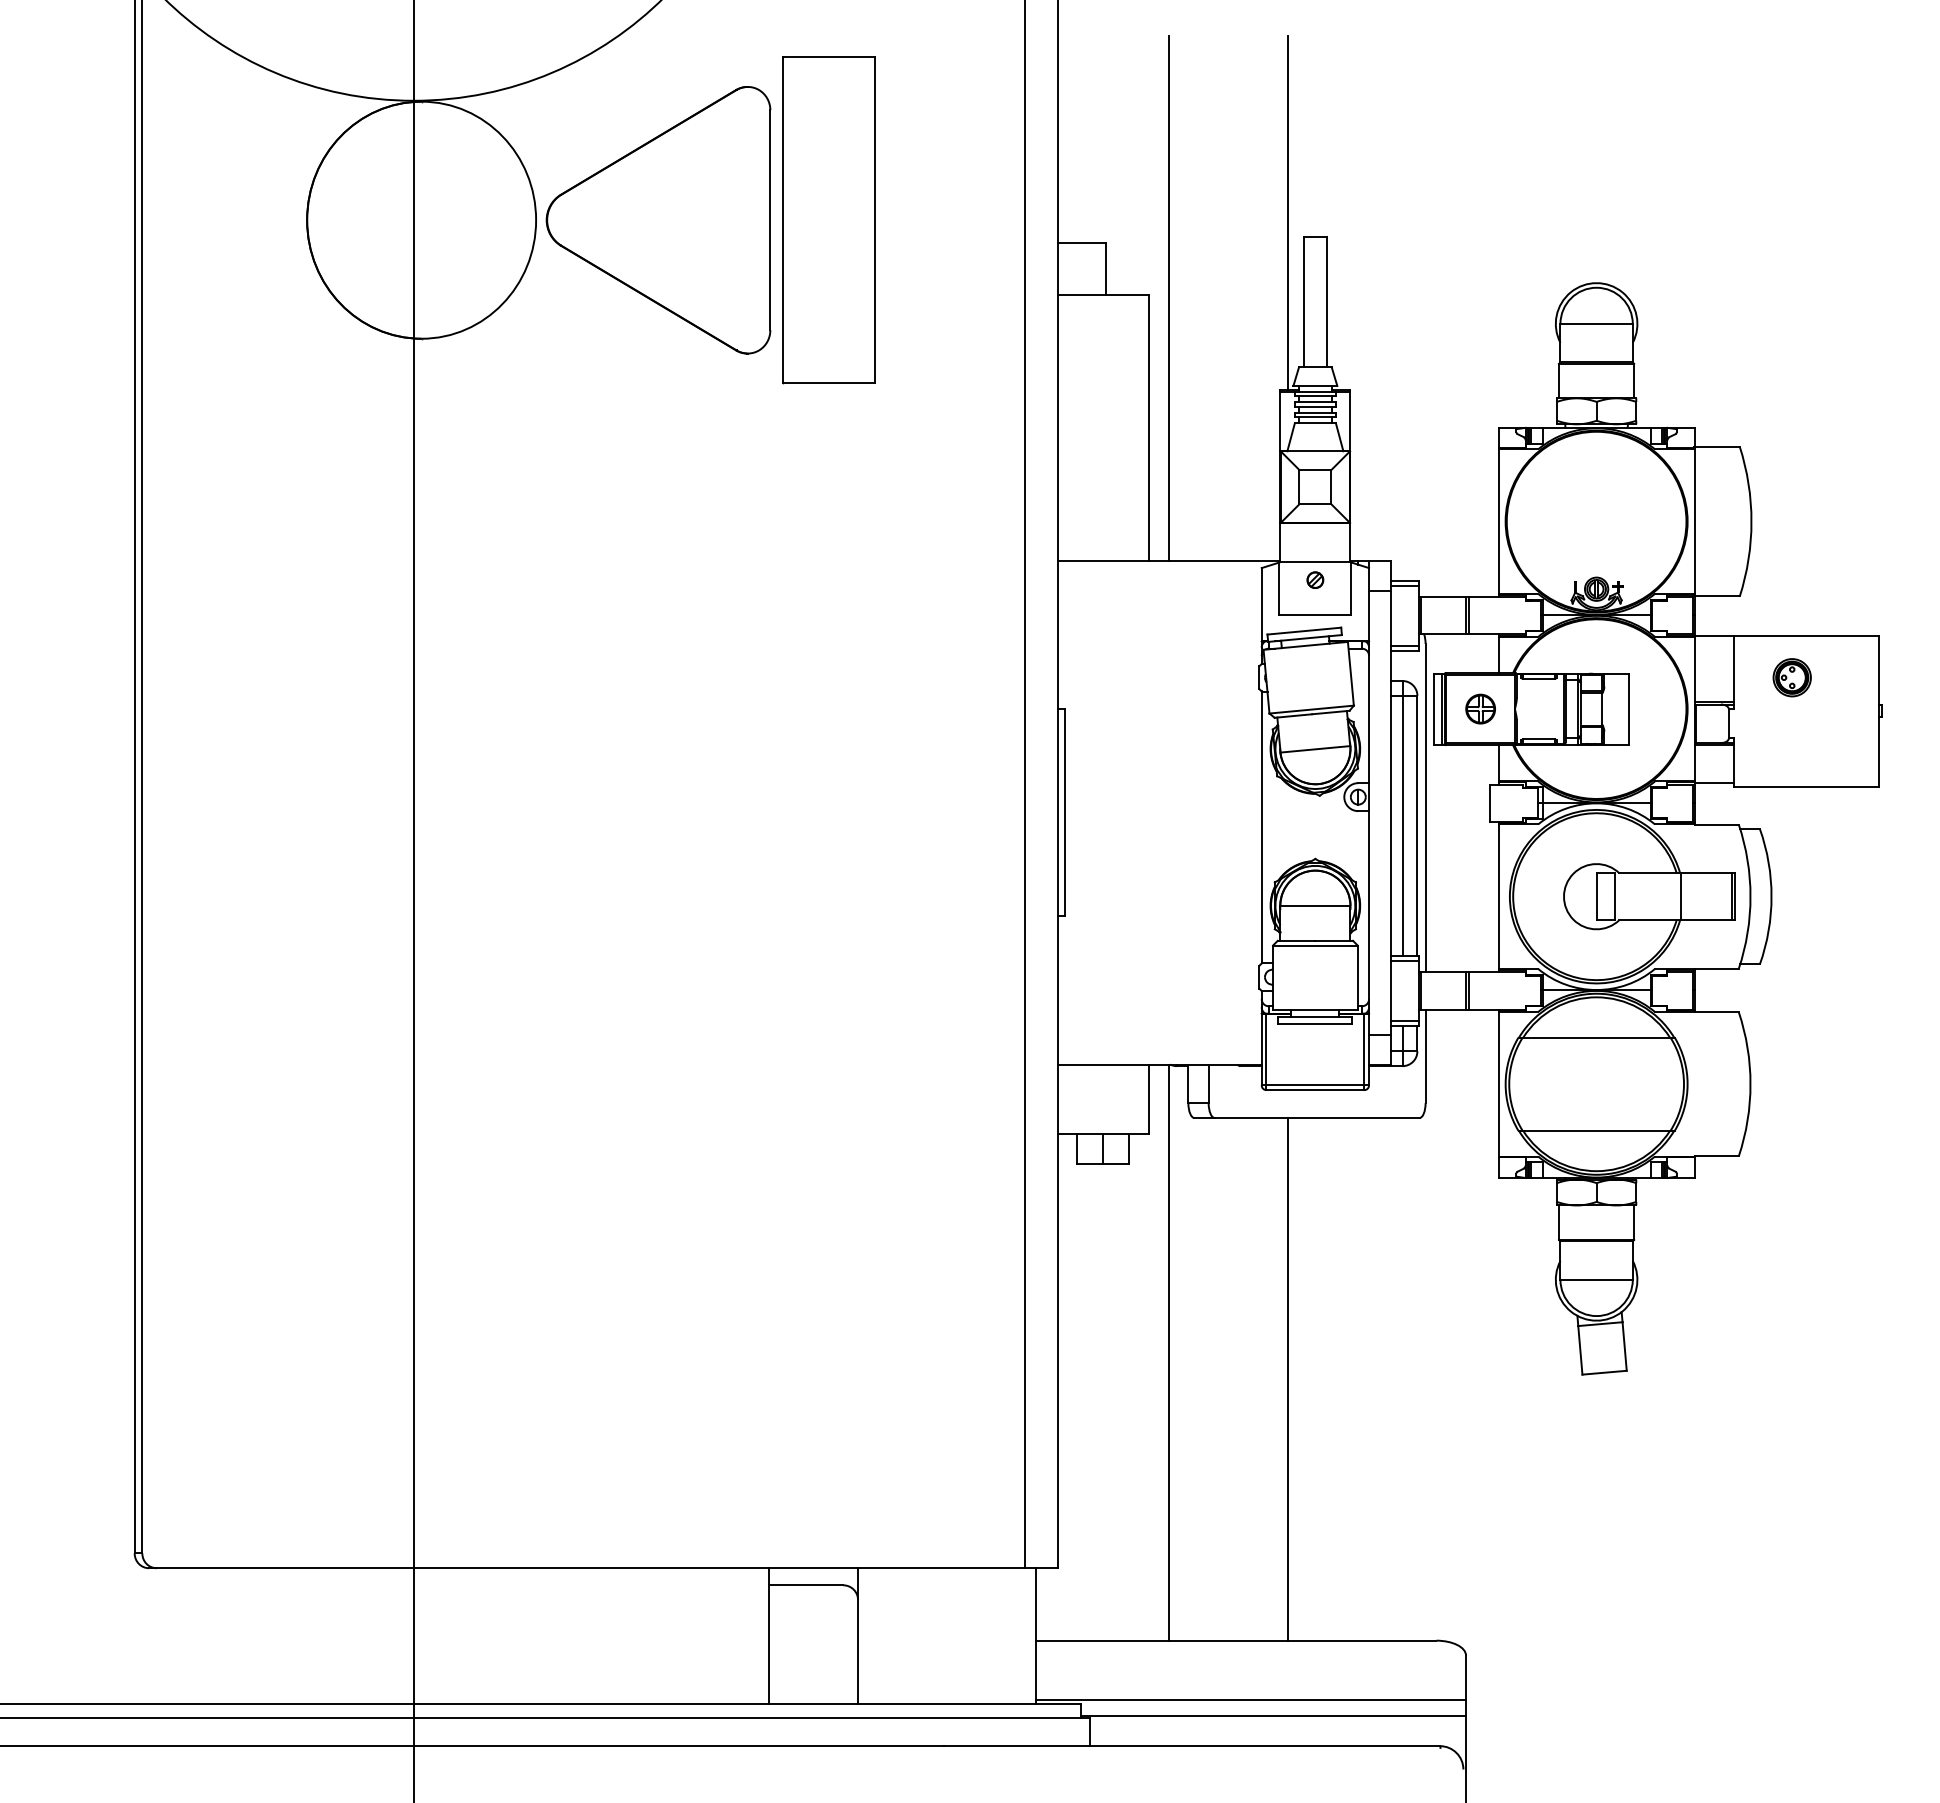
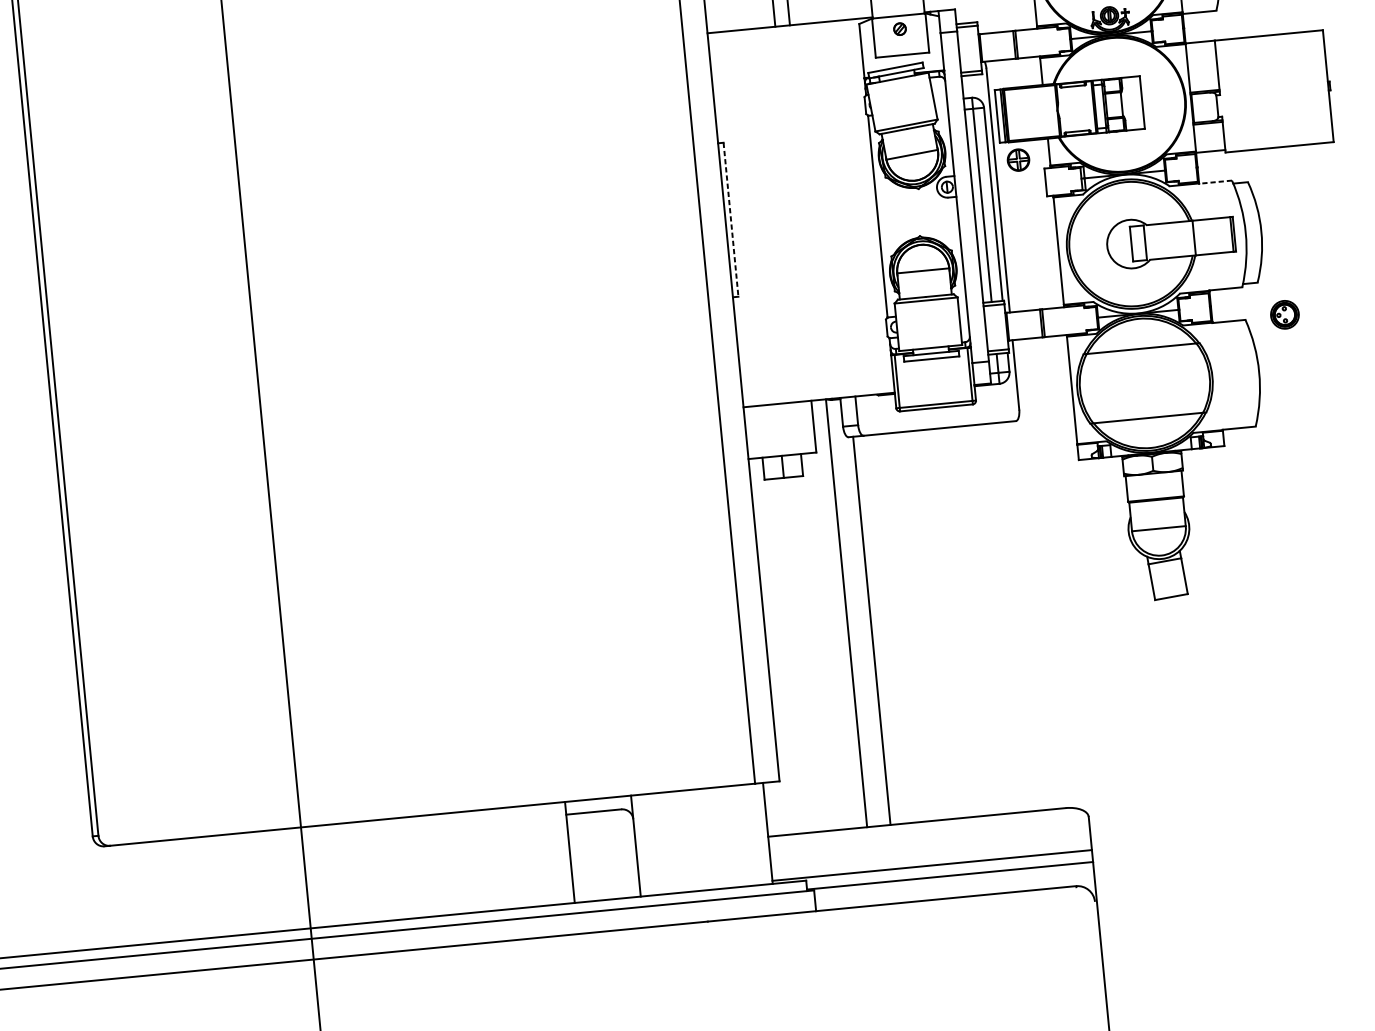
part: (1791, 677) -> (1284, 314), moved
part: (1480, 708) -> (1018, 159), moved
line: (1065, 812) -> (731, 219), solid -> dashed
line: (1716, 824) -> (1215, 181), solid -> dashed
line: (1287, 1378) -> (871, 630), moved

